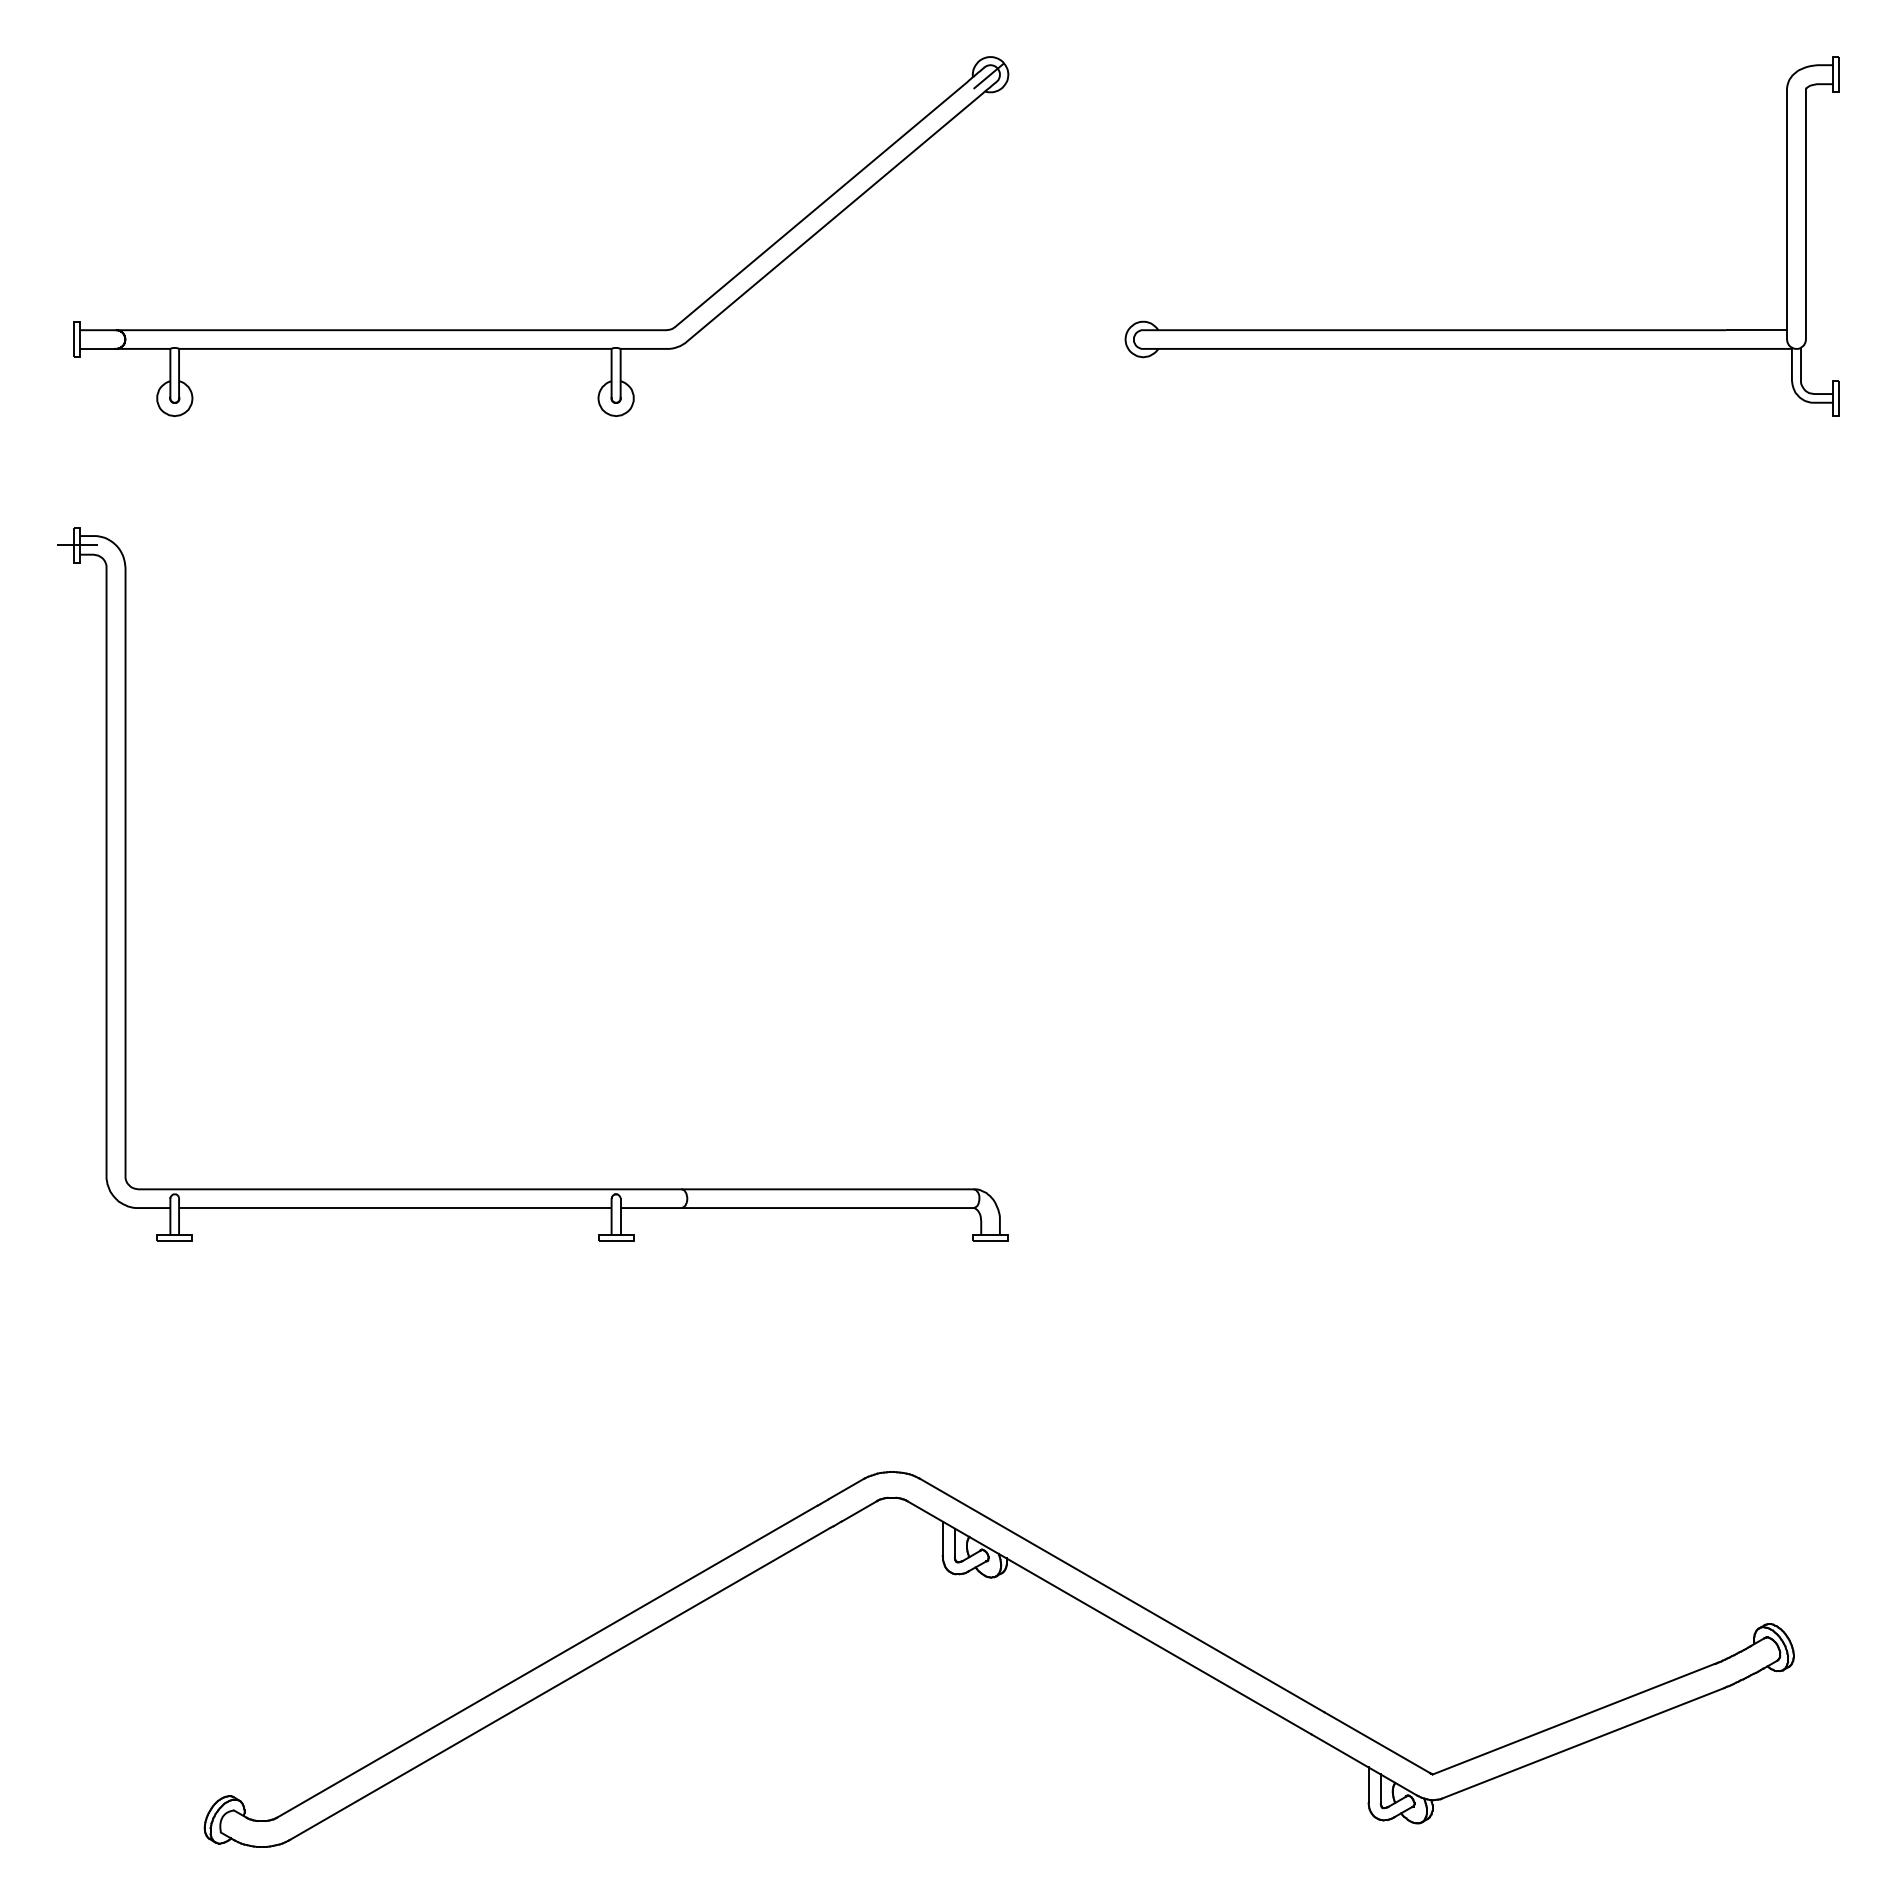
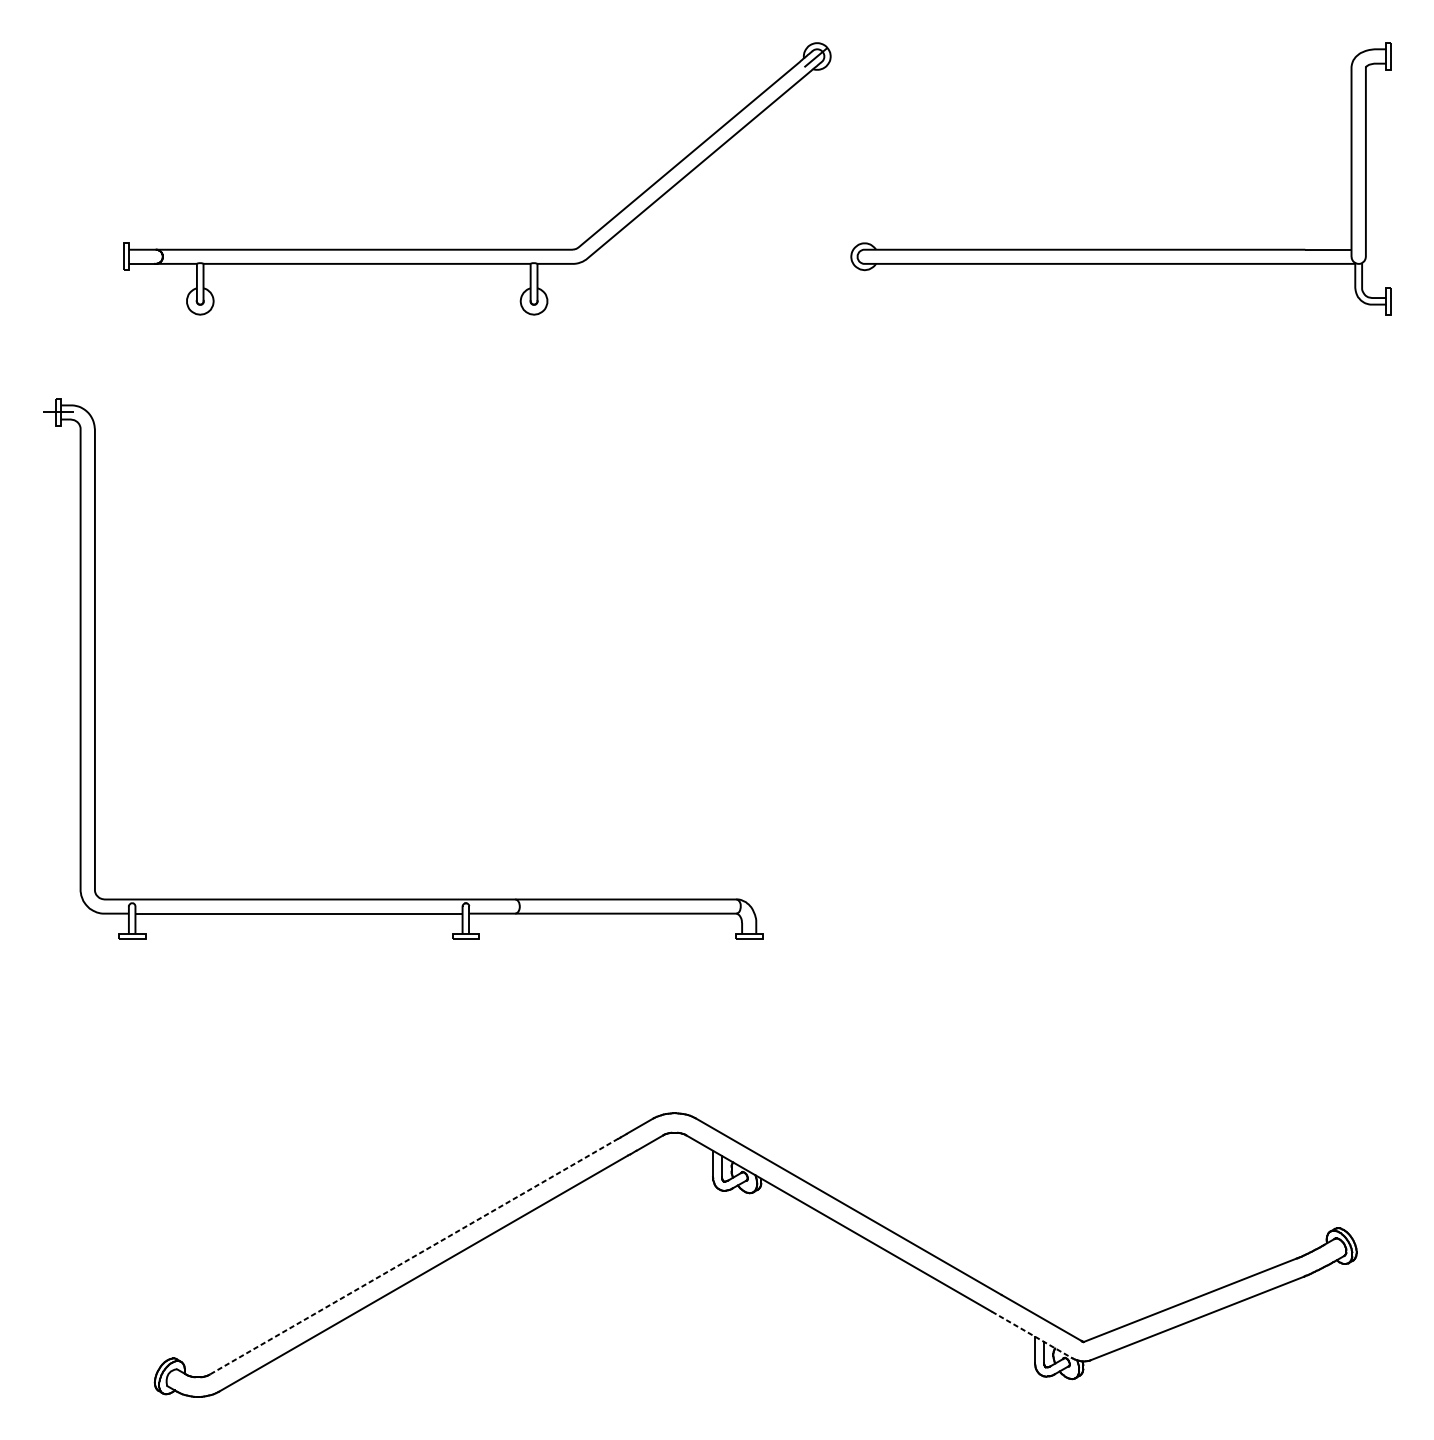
part: (541, 329) -> (477, 249), moved
line: (546, 1661) -> (413, 1256), solid -> dashed
line: (1364, 1765) -> (1031, 1335), solid -> dashed

